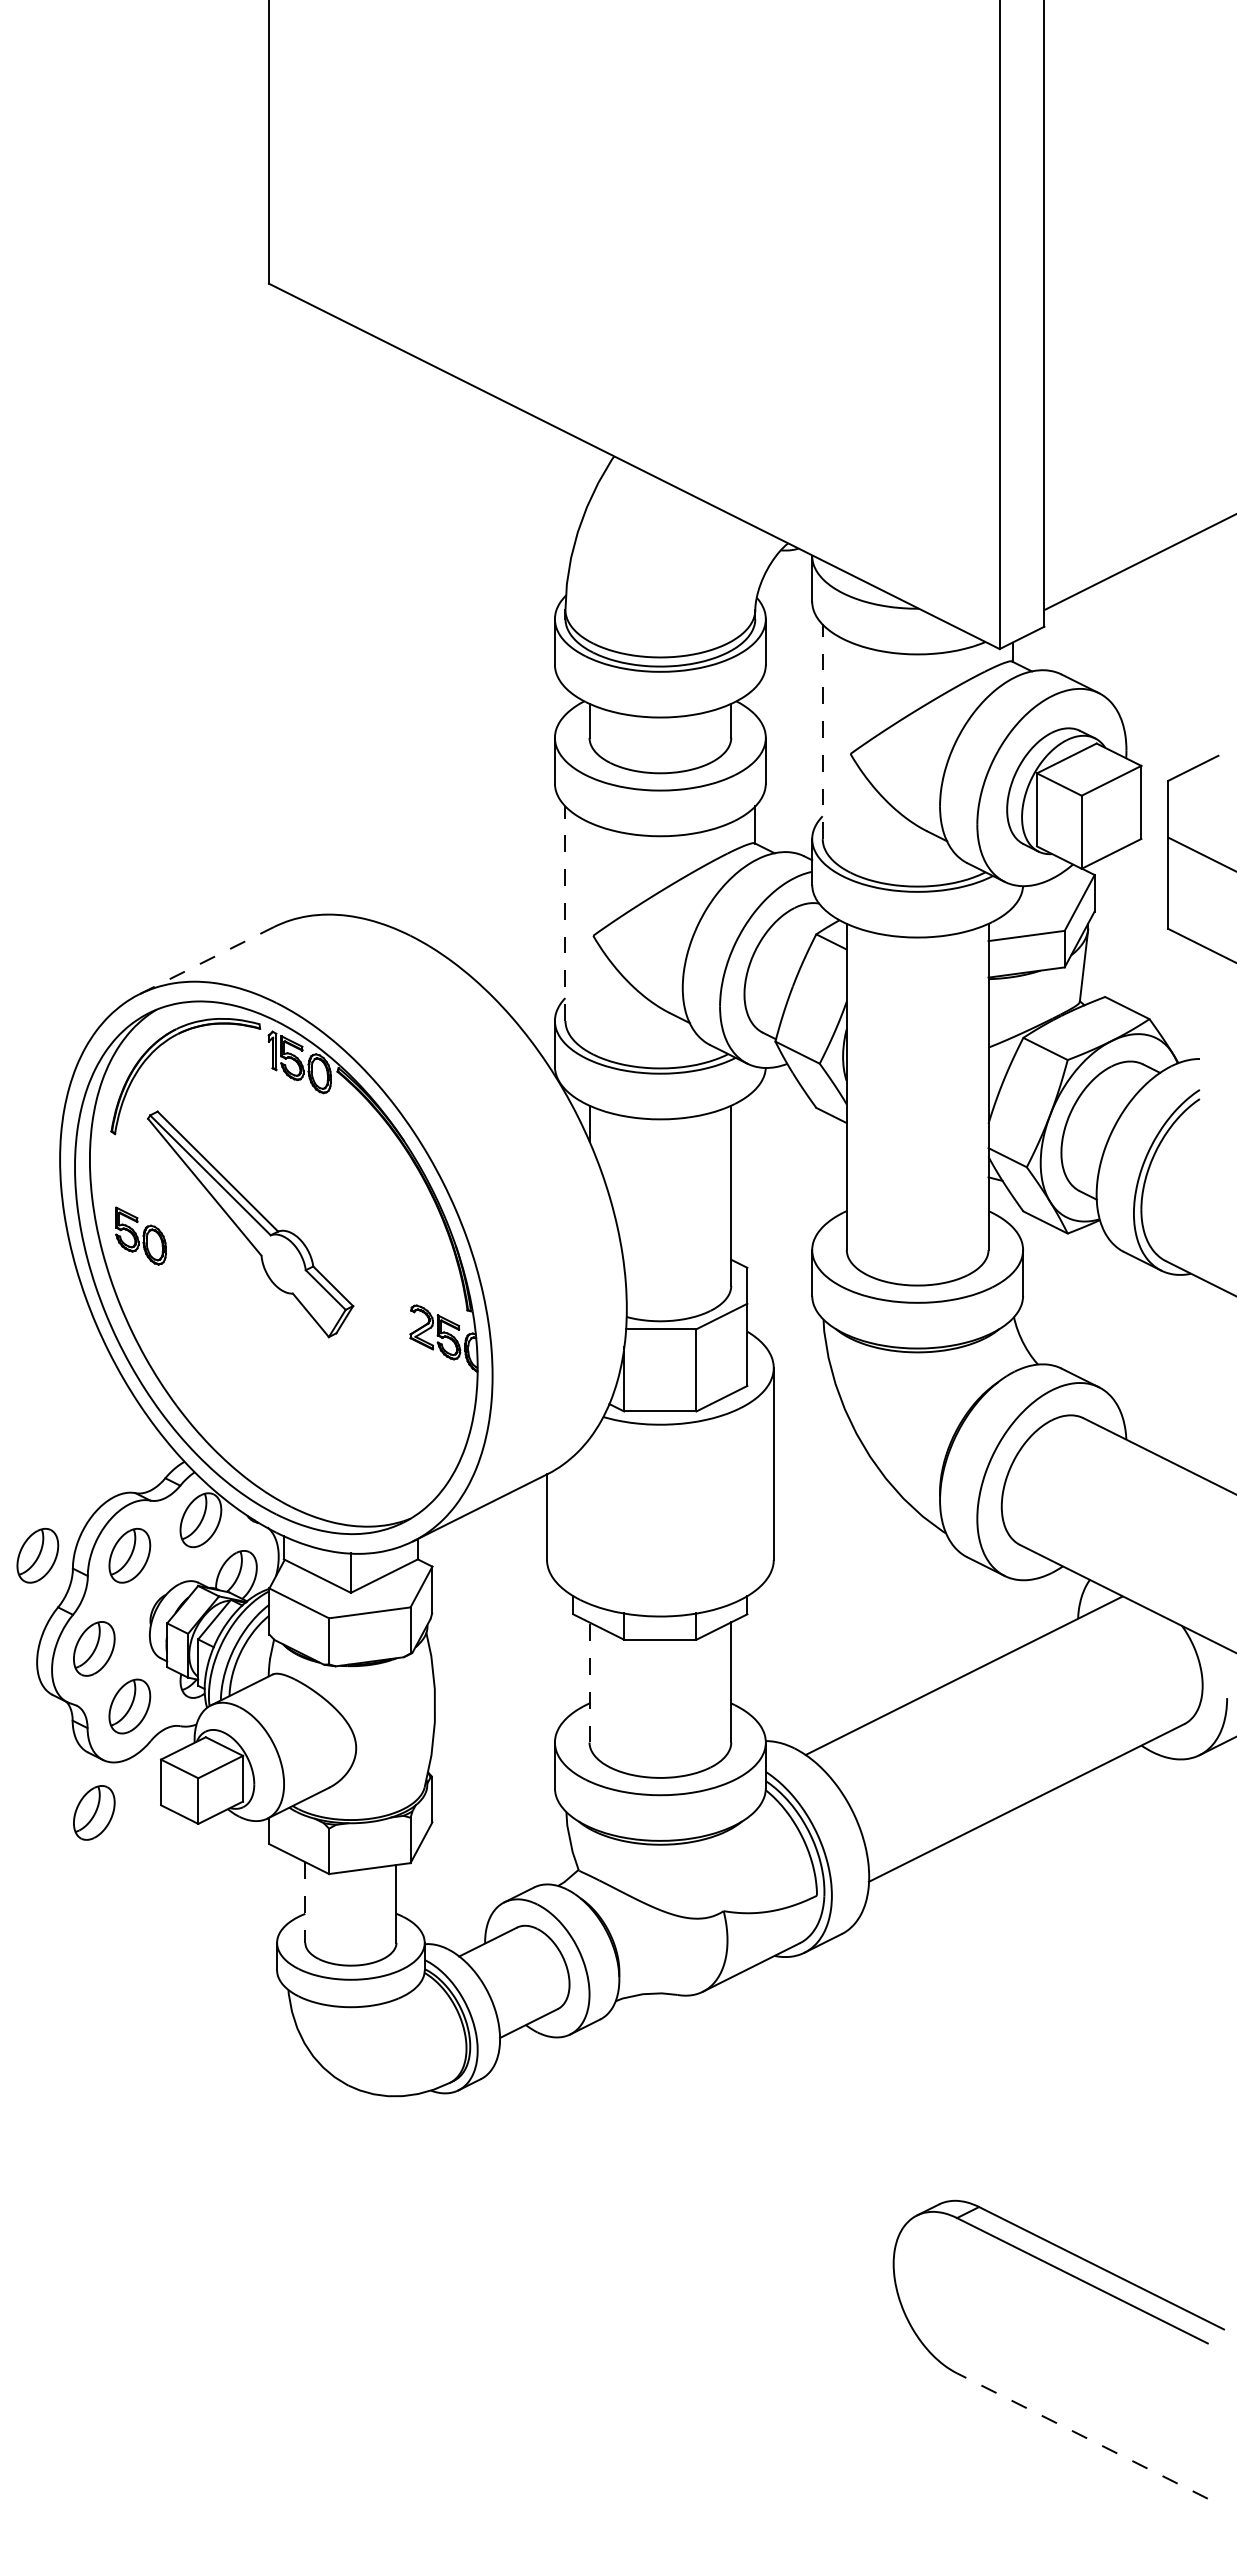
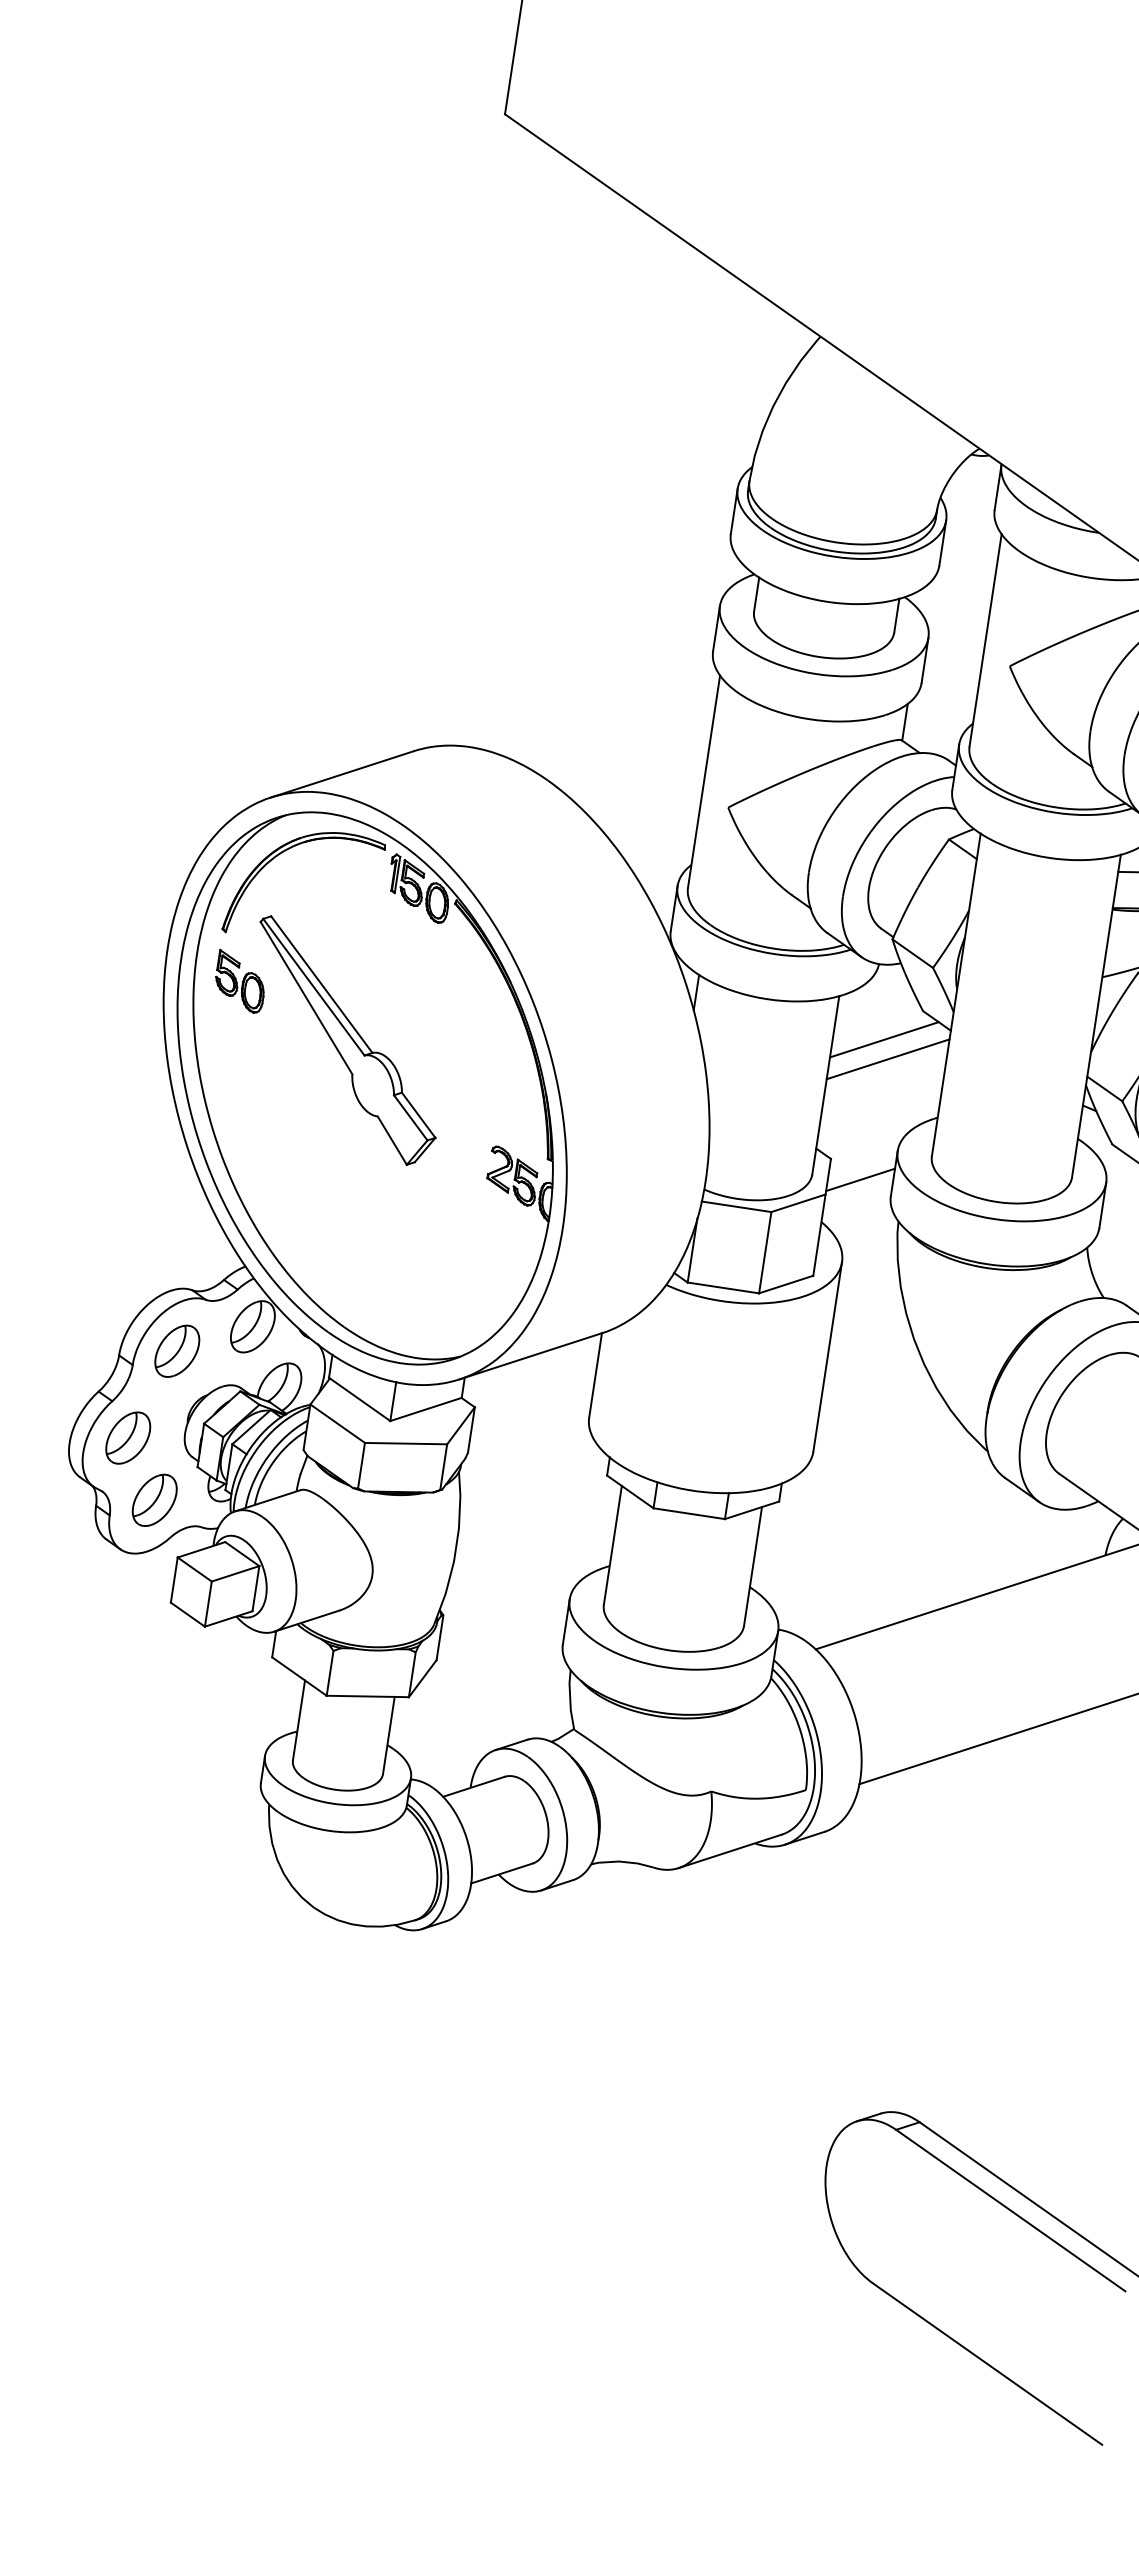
line: (822, 731) -> (985, 639), dashed -> solid
line: (565, 913) -> (704, 781), dashed -> solid
line: (207, 960) -> (343, 774), dashed -> solid
line: (782, 1141) -> (884, 1039), added
line: (788, 1160) -> (887, 1058), added
part: (140, 1235) -> (240, 981), moved
line: (779, 1283) -> (860, 1179), added
part: (37, 1555) -> (86, 1337), removed
line: (589, 1681) -> (612, 1544), dashed -> solid
part: (94, 1812) -> (103, 1599), removed
line: (305, 1903) -> (298, 1721), dashed -> solid
line: (1081, 2435) -> (986, 2363), dashed -> solid

